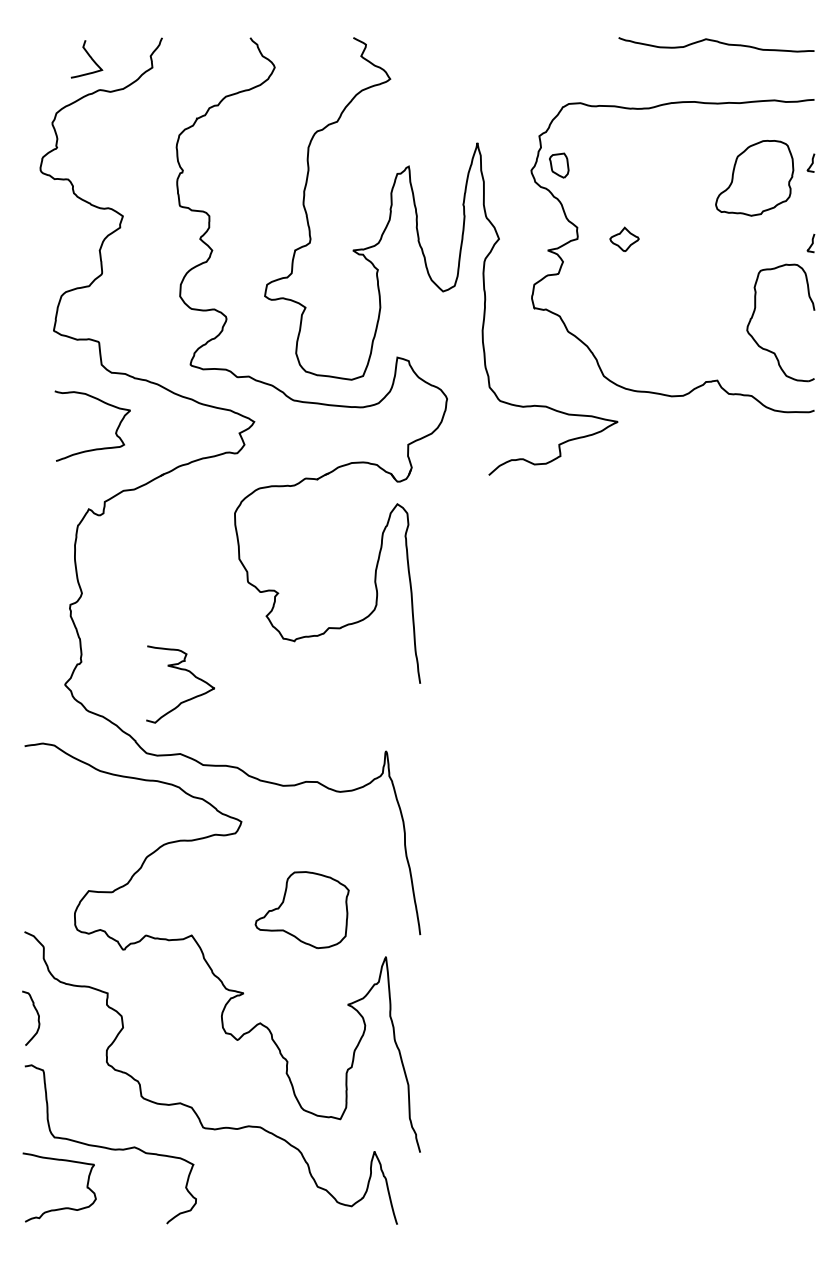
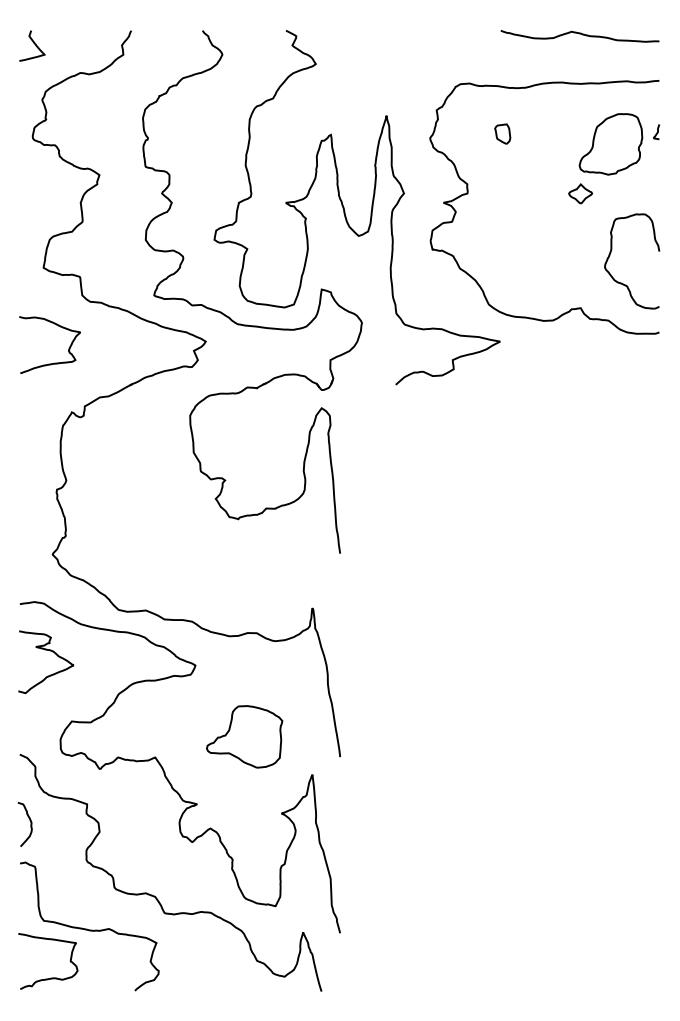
curve: (88, 56) -> (33, 43), moved
part: (558, 164) -> (502, 133), moved
part: (624, 238) -> (580, 193), moved
curve: (810, 243) -> (656, 197), removed
curve: (98, 447) -> (54, 362), moved
curve: (184, 671) -> (49, 651), moved

